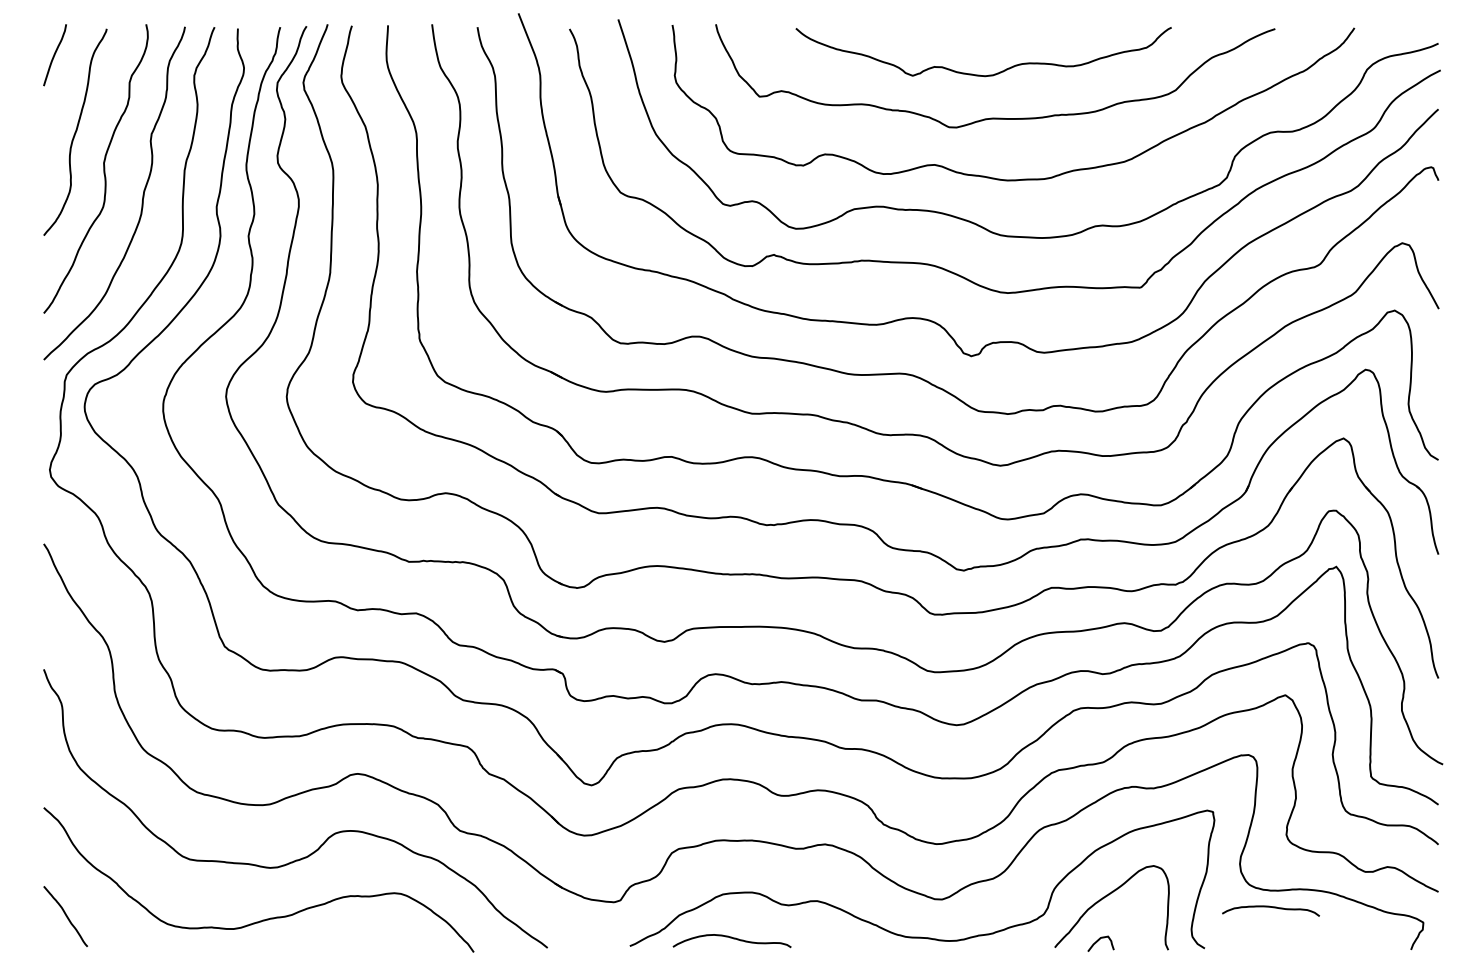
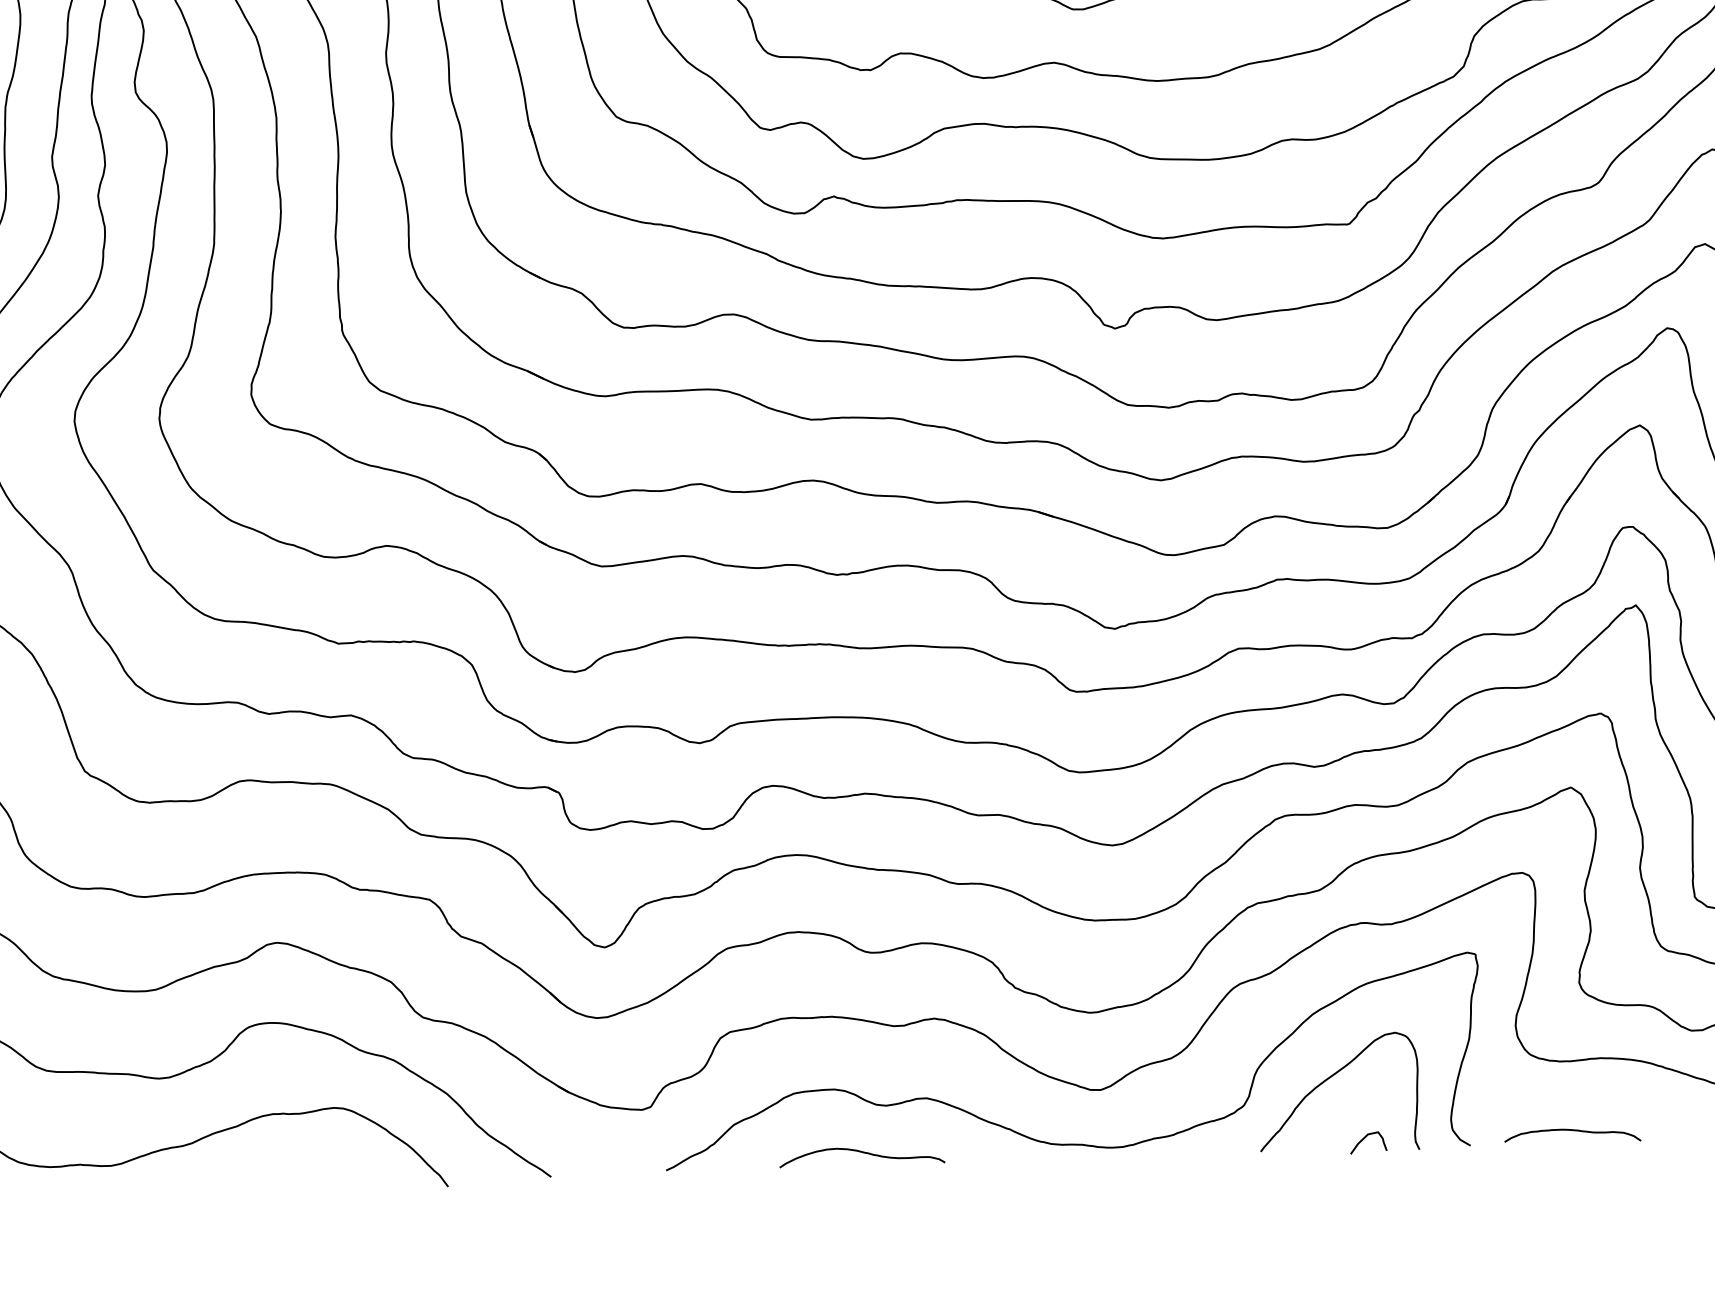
curve: (1270, 907) -> (1571, 1130), moved
curve: (733, 939) -> (863, 1154), moved
curve: (1098, 941) -> (1364, 1139), moved

